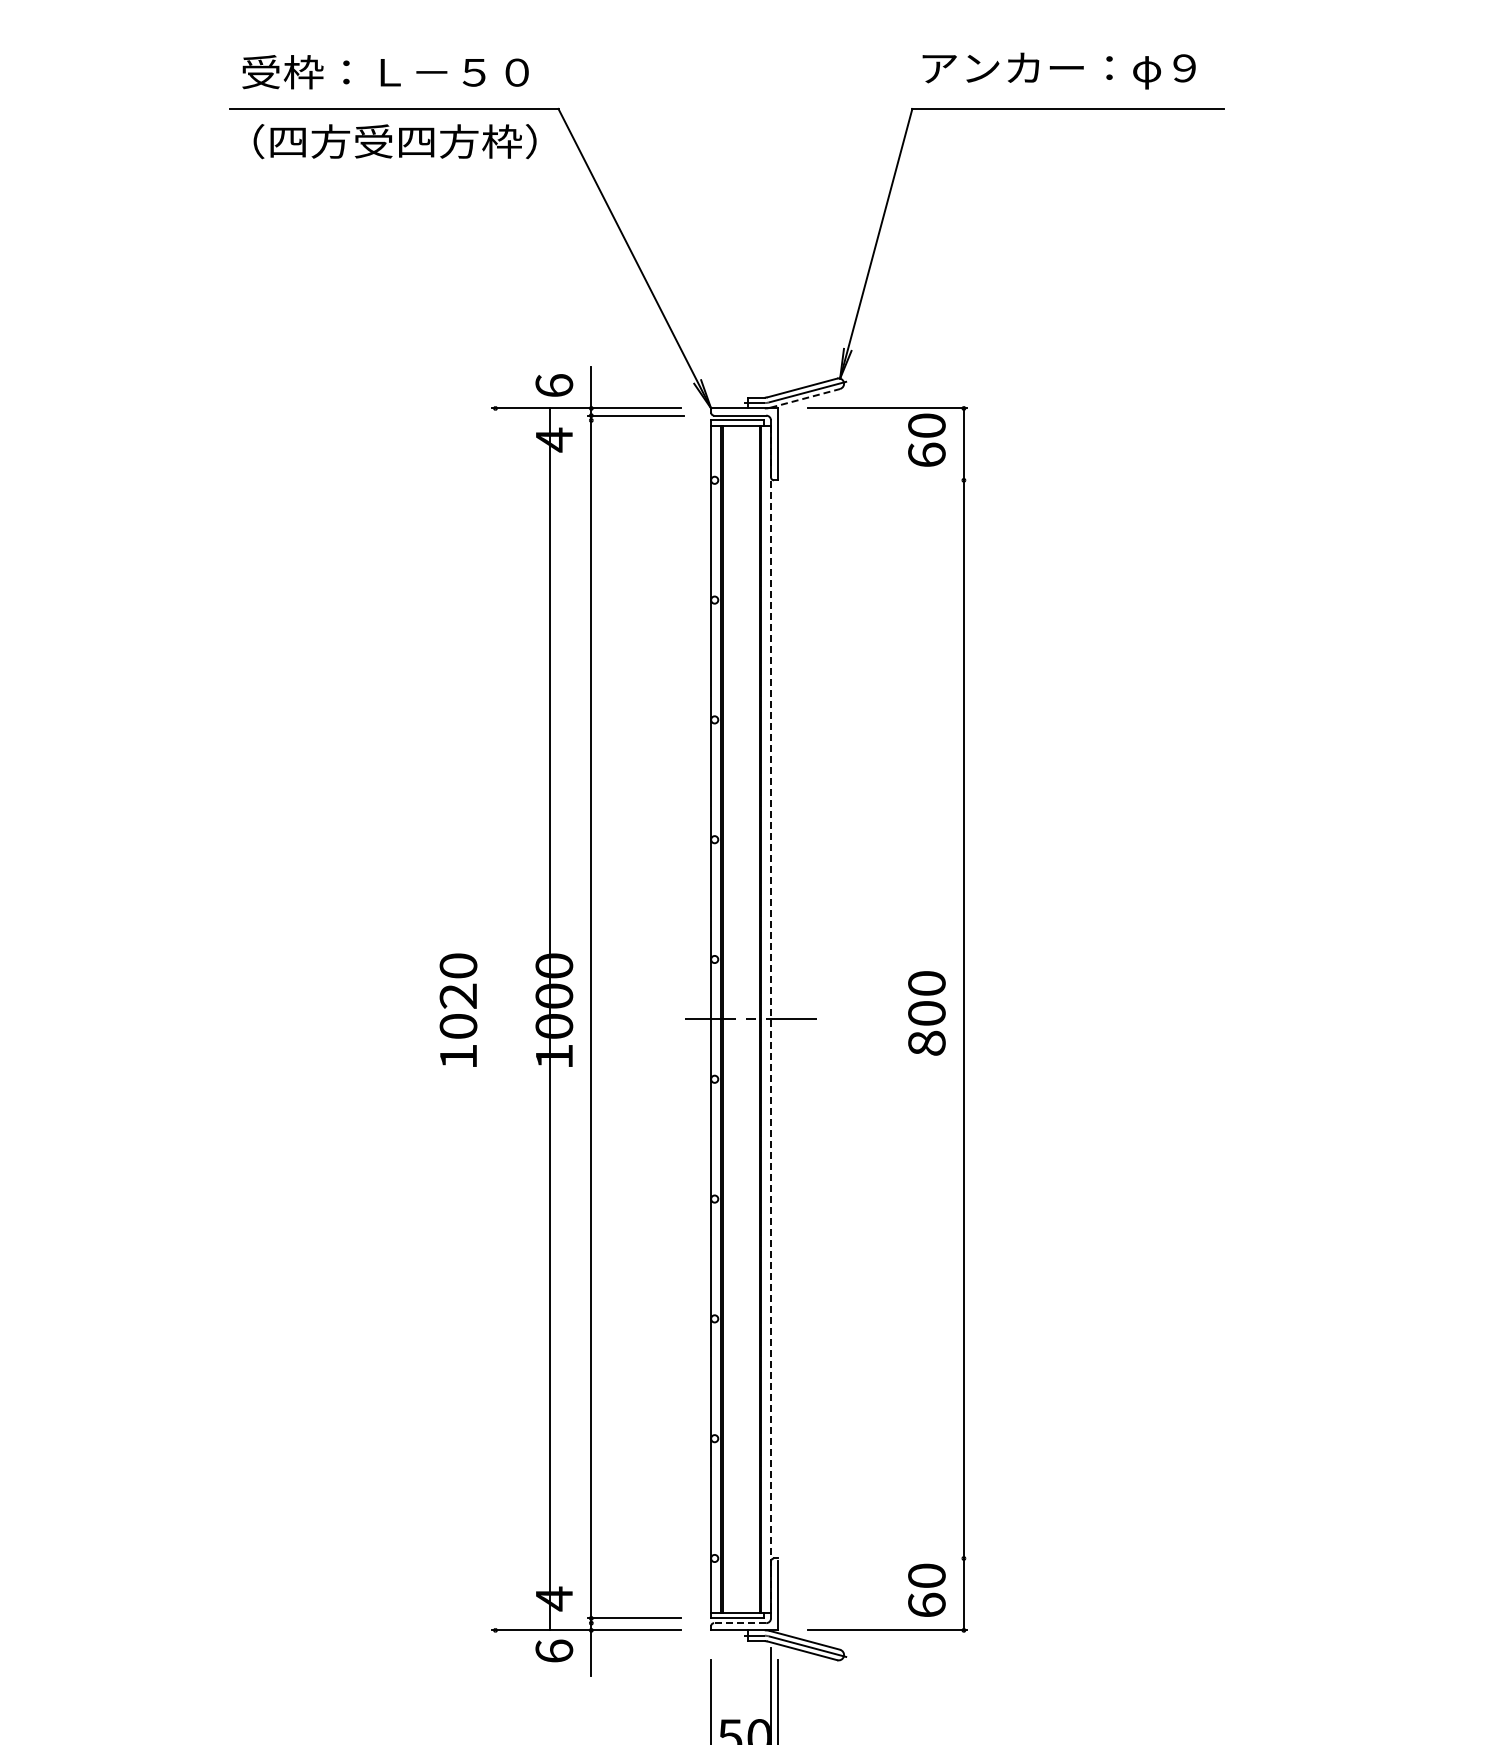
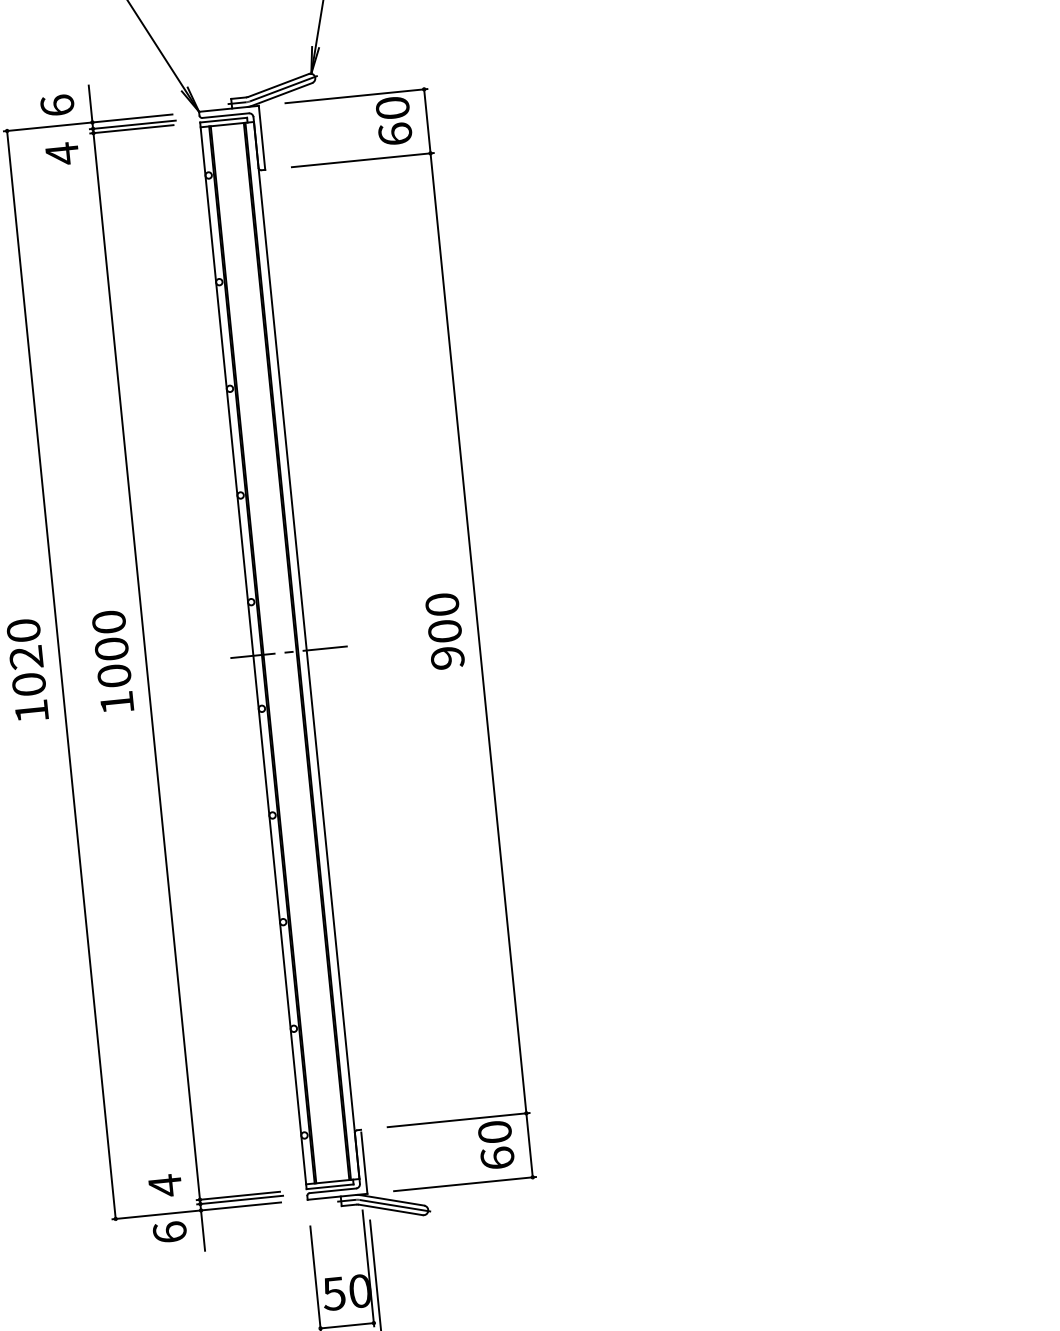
line: (805, 398) -> (282, 94), dashed -> solid
line: (634, 420) -> (131, 129), added
line: (887, 480) -> (362, 160), added
line: (550, 1019) -> (61, 675), moved
line: (771, 1019) -> (307, 650), dashed -> solid
text: (926, 1042) -> (447, 657), 800 -> 900
line: (887, 1558) -> (458, 1120), added
line: (635, 1623) -> (239, 1200), added
line: (739, 1623) -> (332, 1191), dashed -> solid

